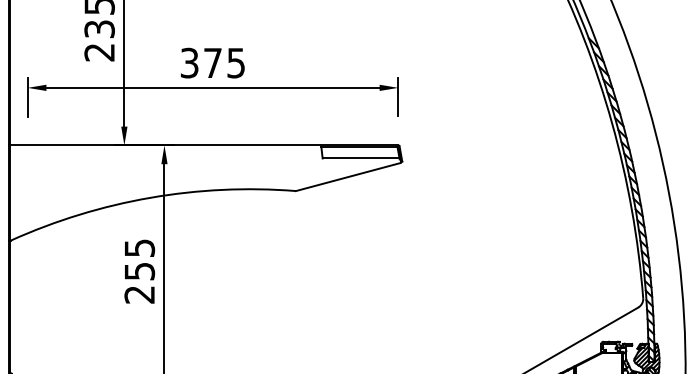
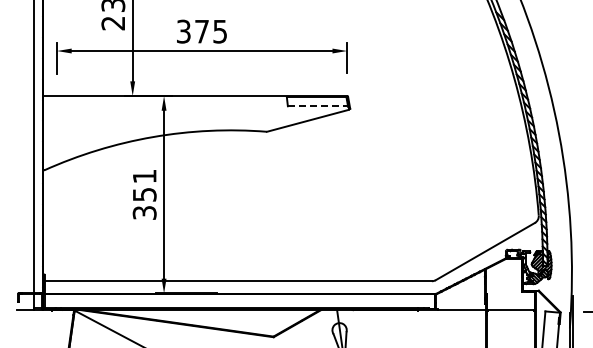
line: (361, 158) -> (318, 106), solid -> dashed
text: (139, 271) -> (144, 194), 255 -> 351

